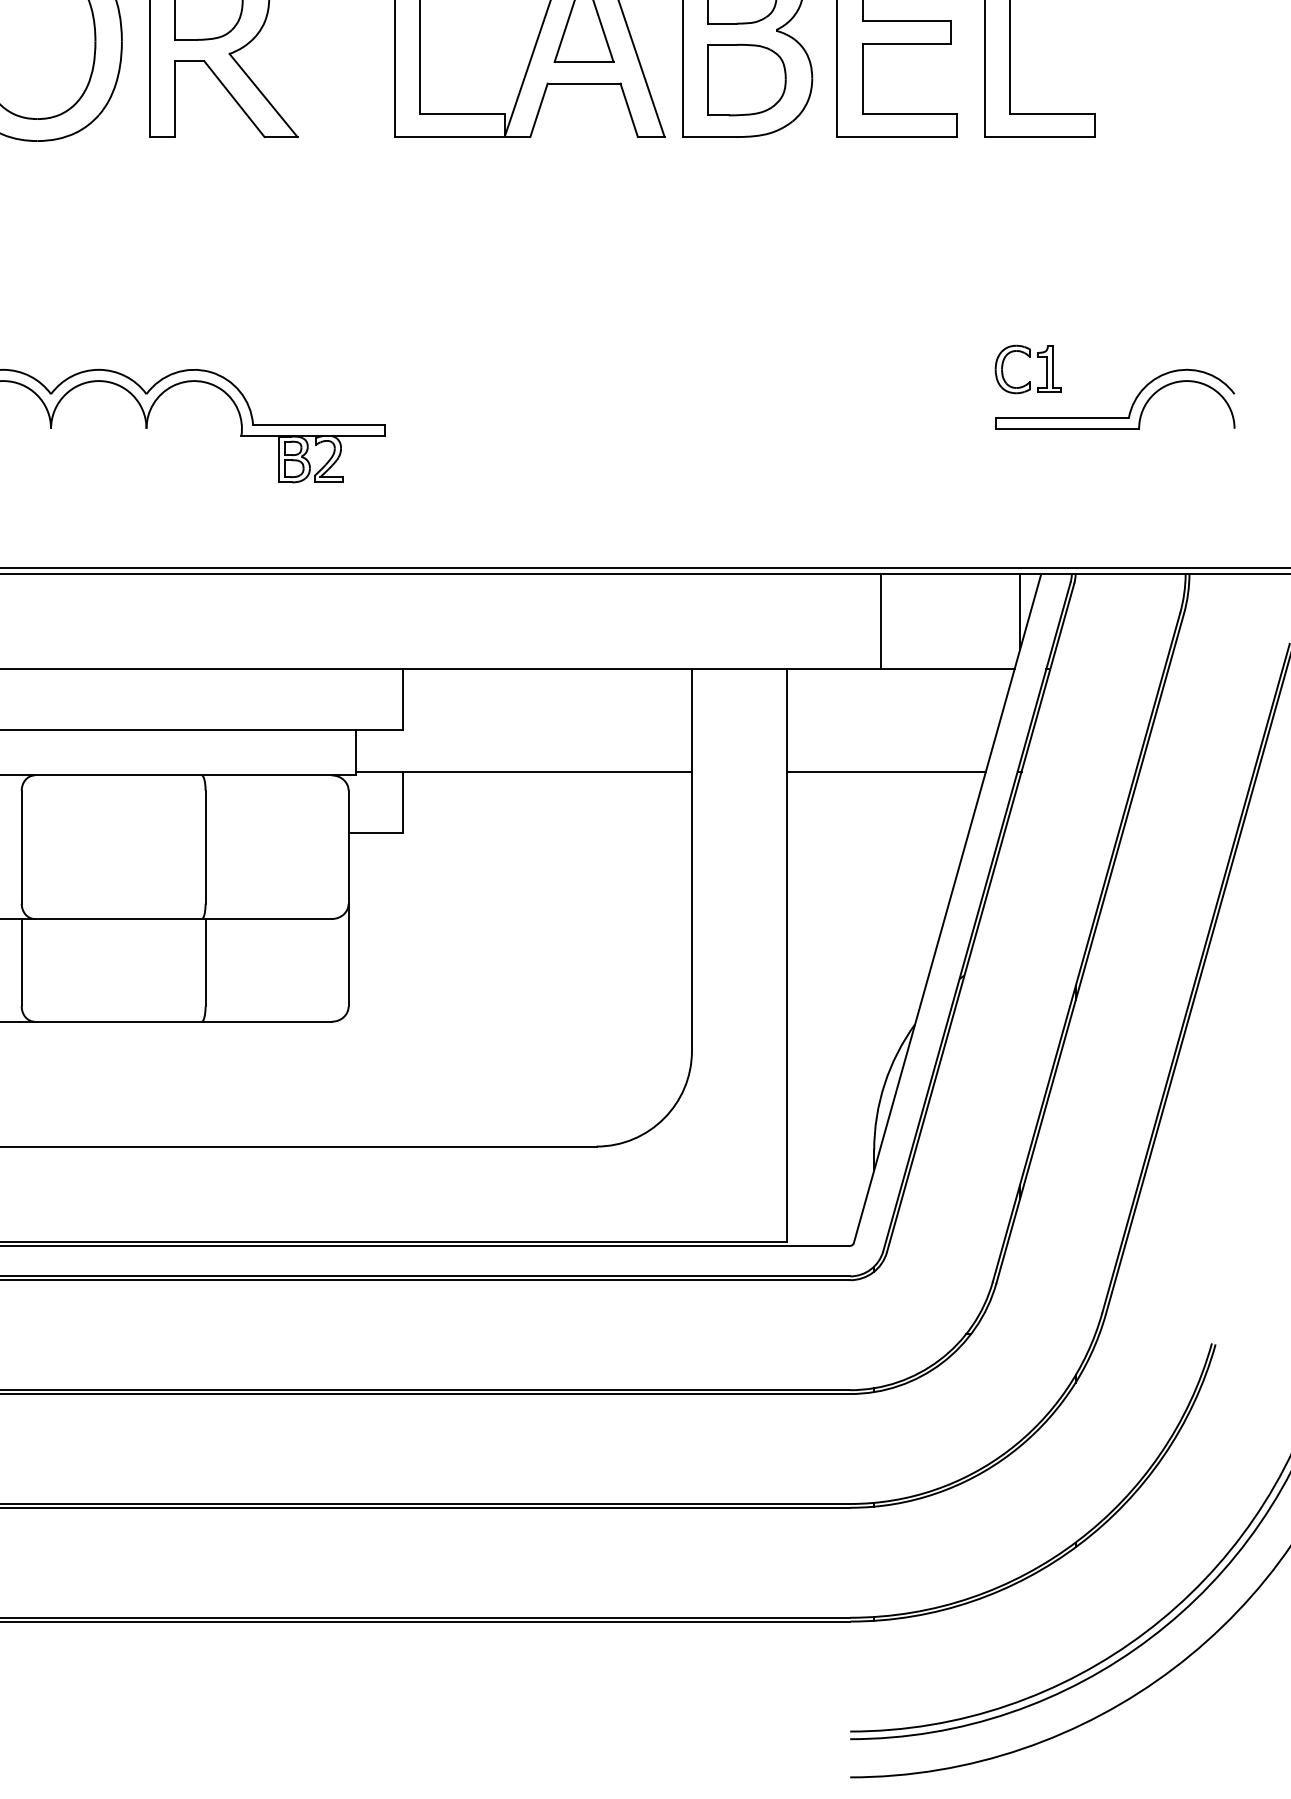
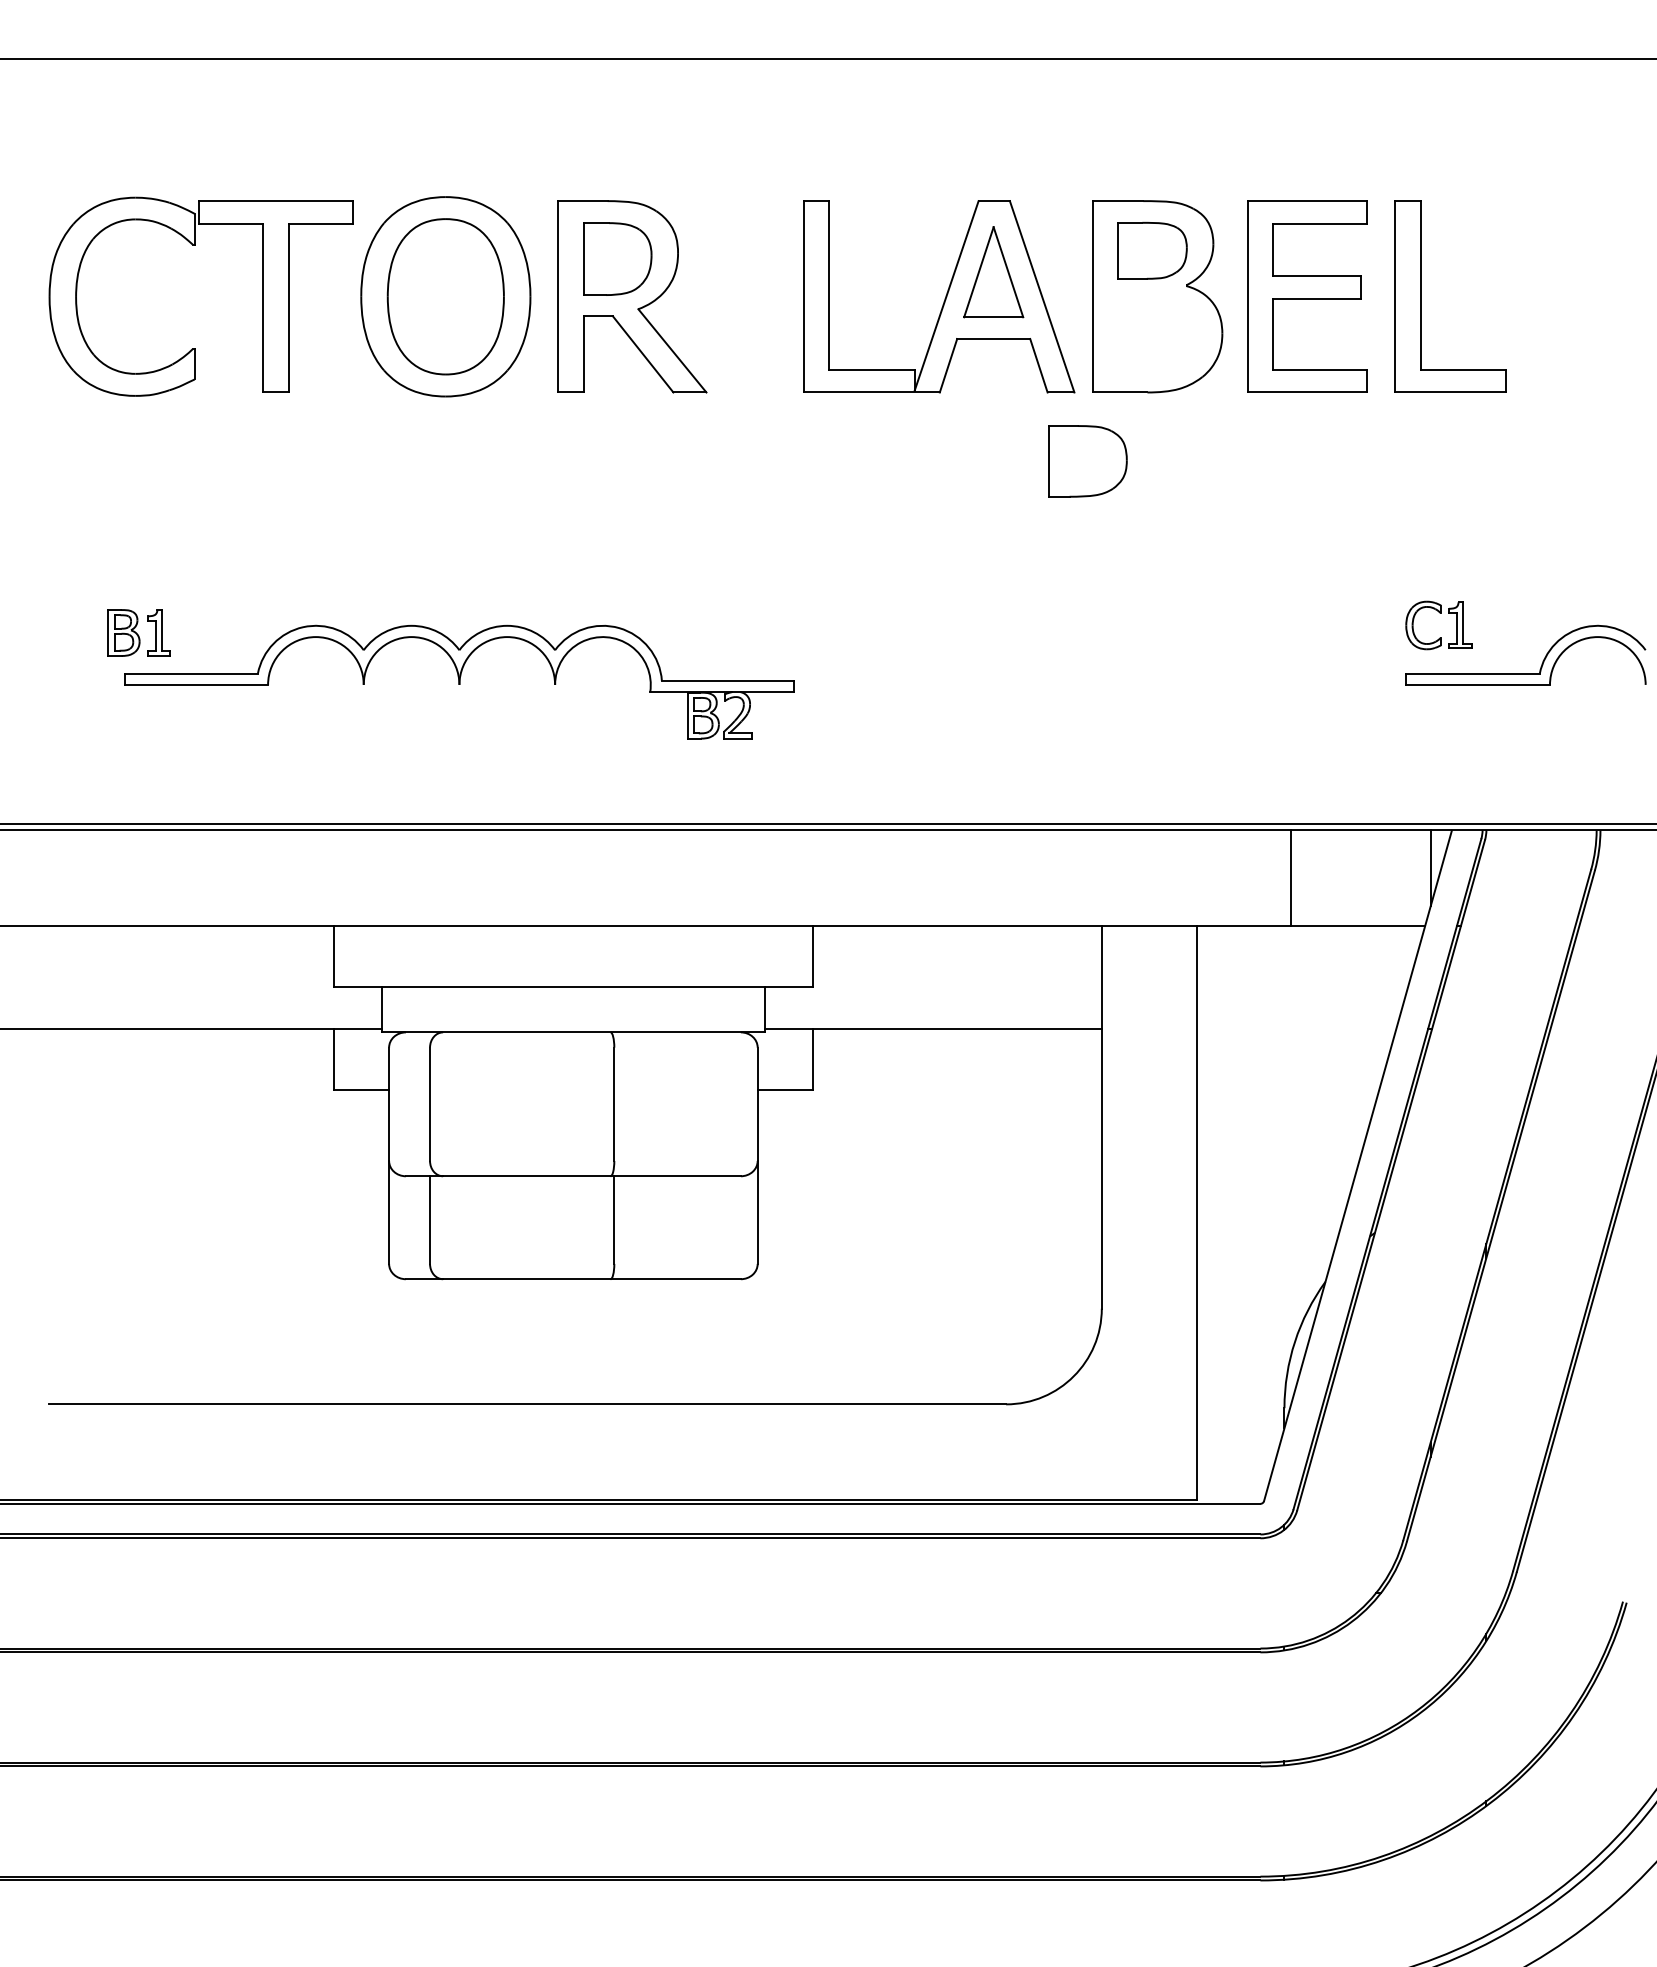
part: (746, 80) -> (1087, 461), moved
line: (886, 771) -> (1296, 1028), removed

